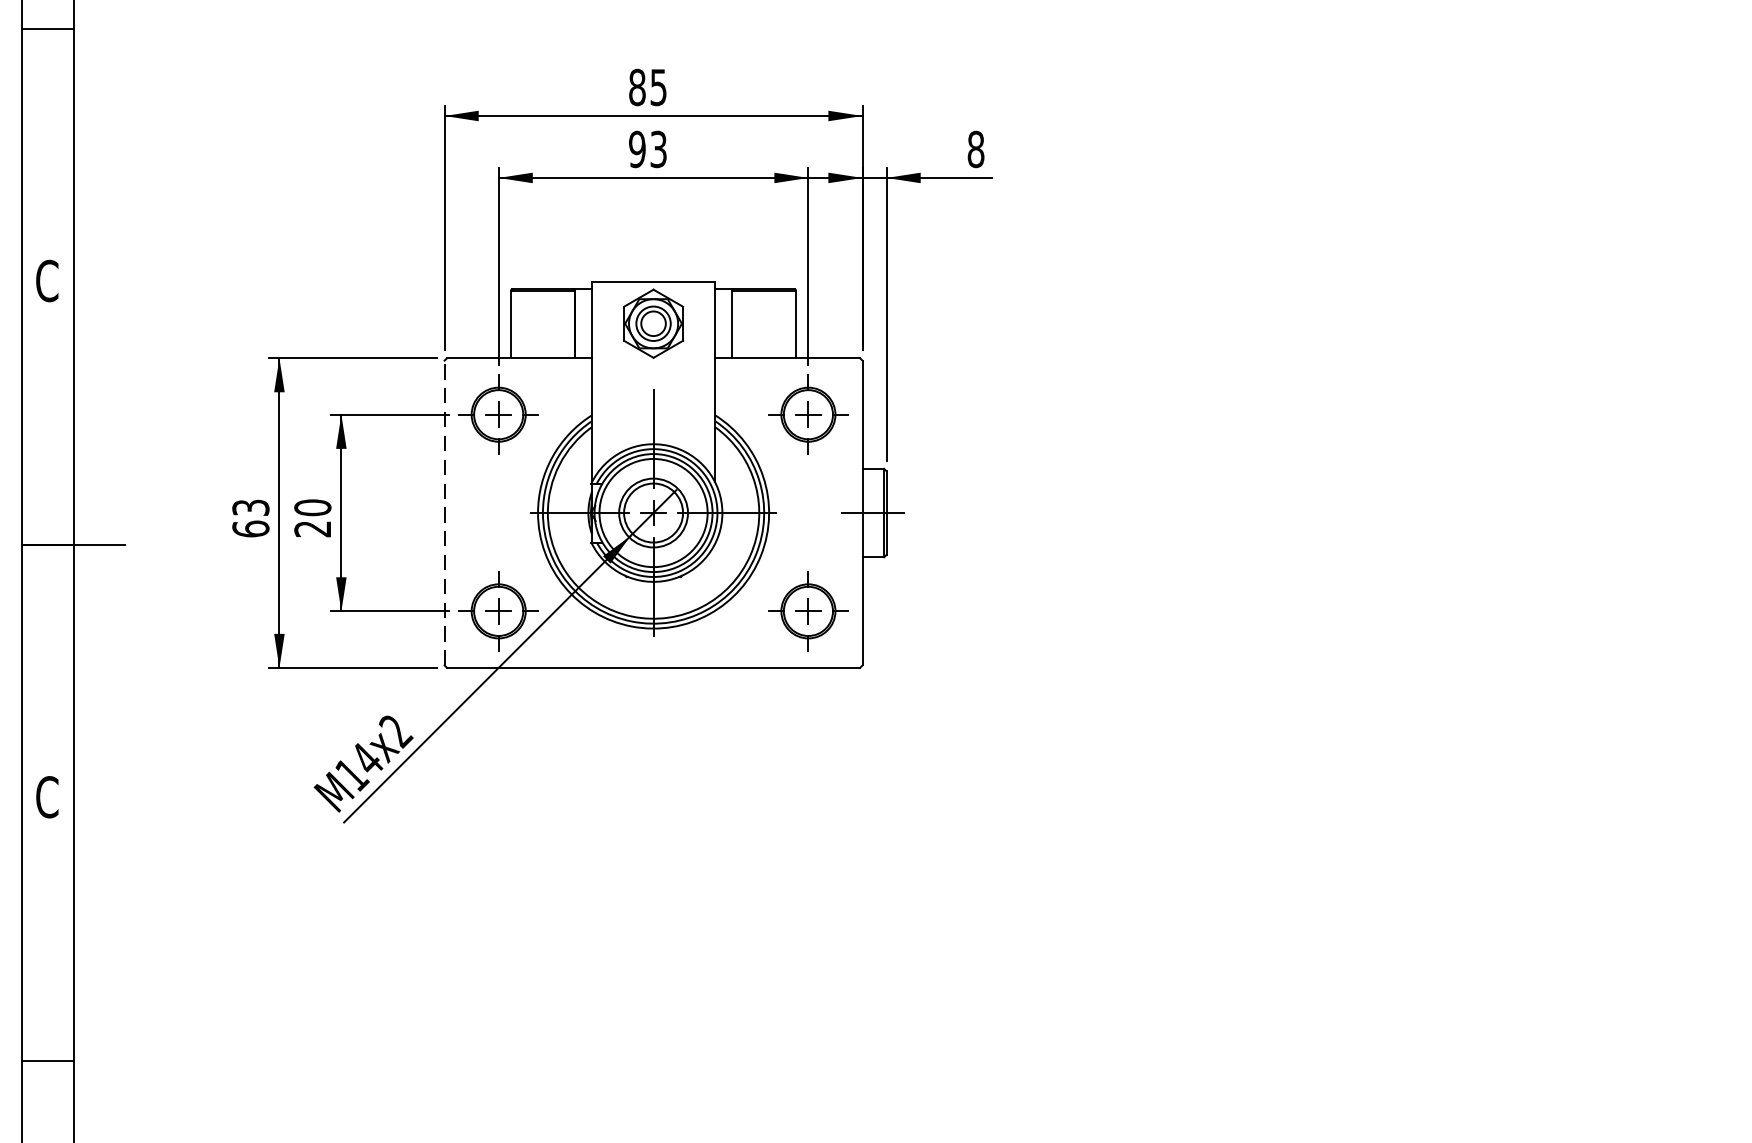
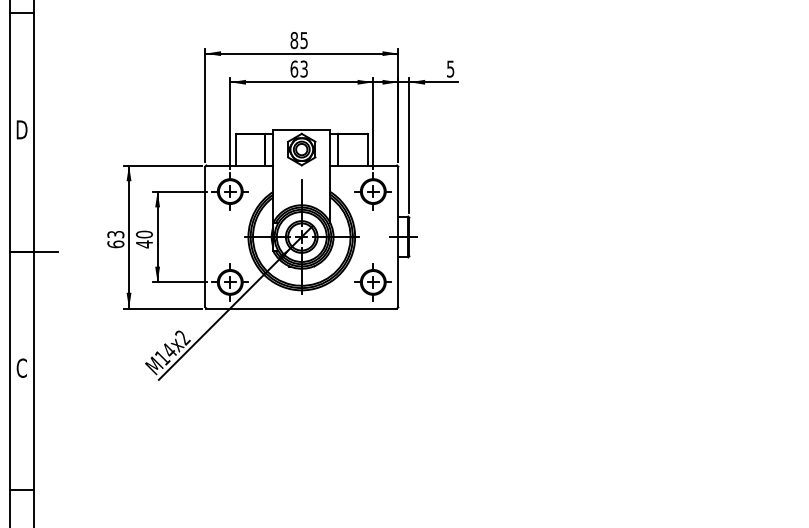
text: (637, 148) -> (294, 68), 93 -> 63
text: (975, 148) -> (450, 68), 8 -> 5
text: (46, 280) -> (21, 129), C -> D
line: (445, 511) -> (205, 236), dashed -> solid
text: (310, 529) -> (143, 244), 20 -> 40

